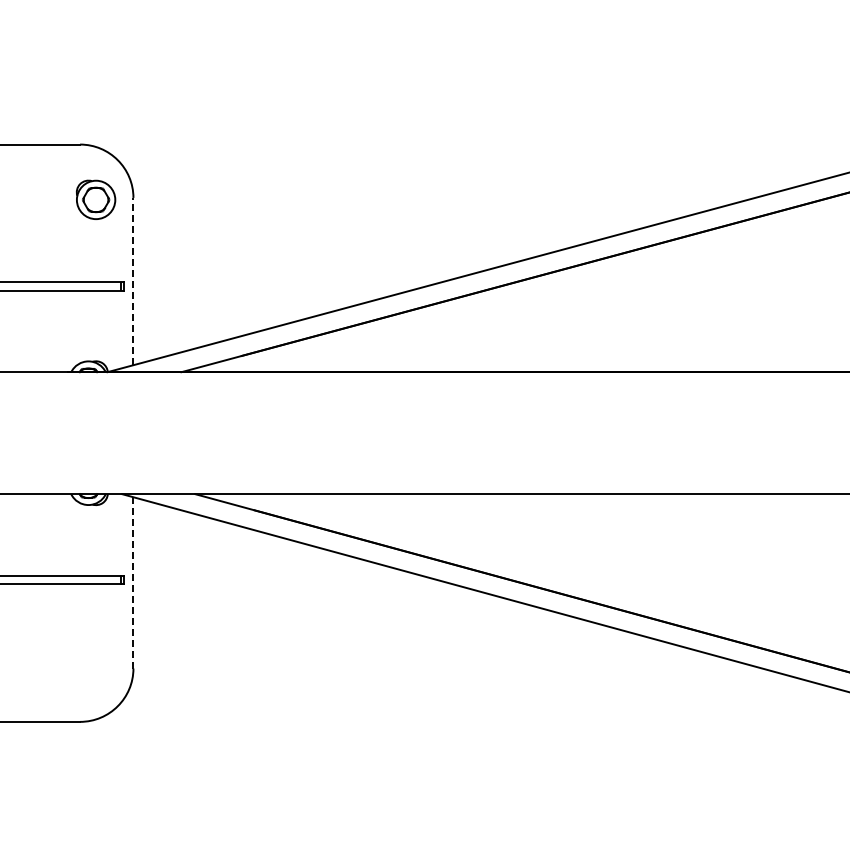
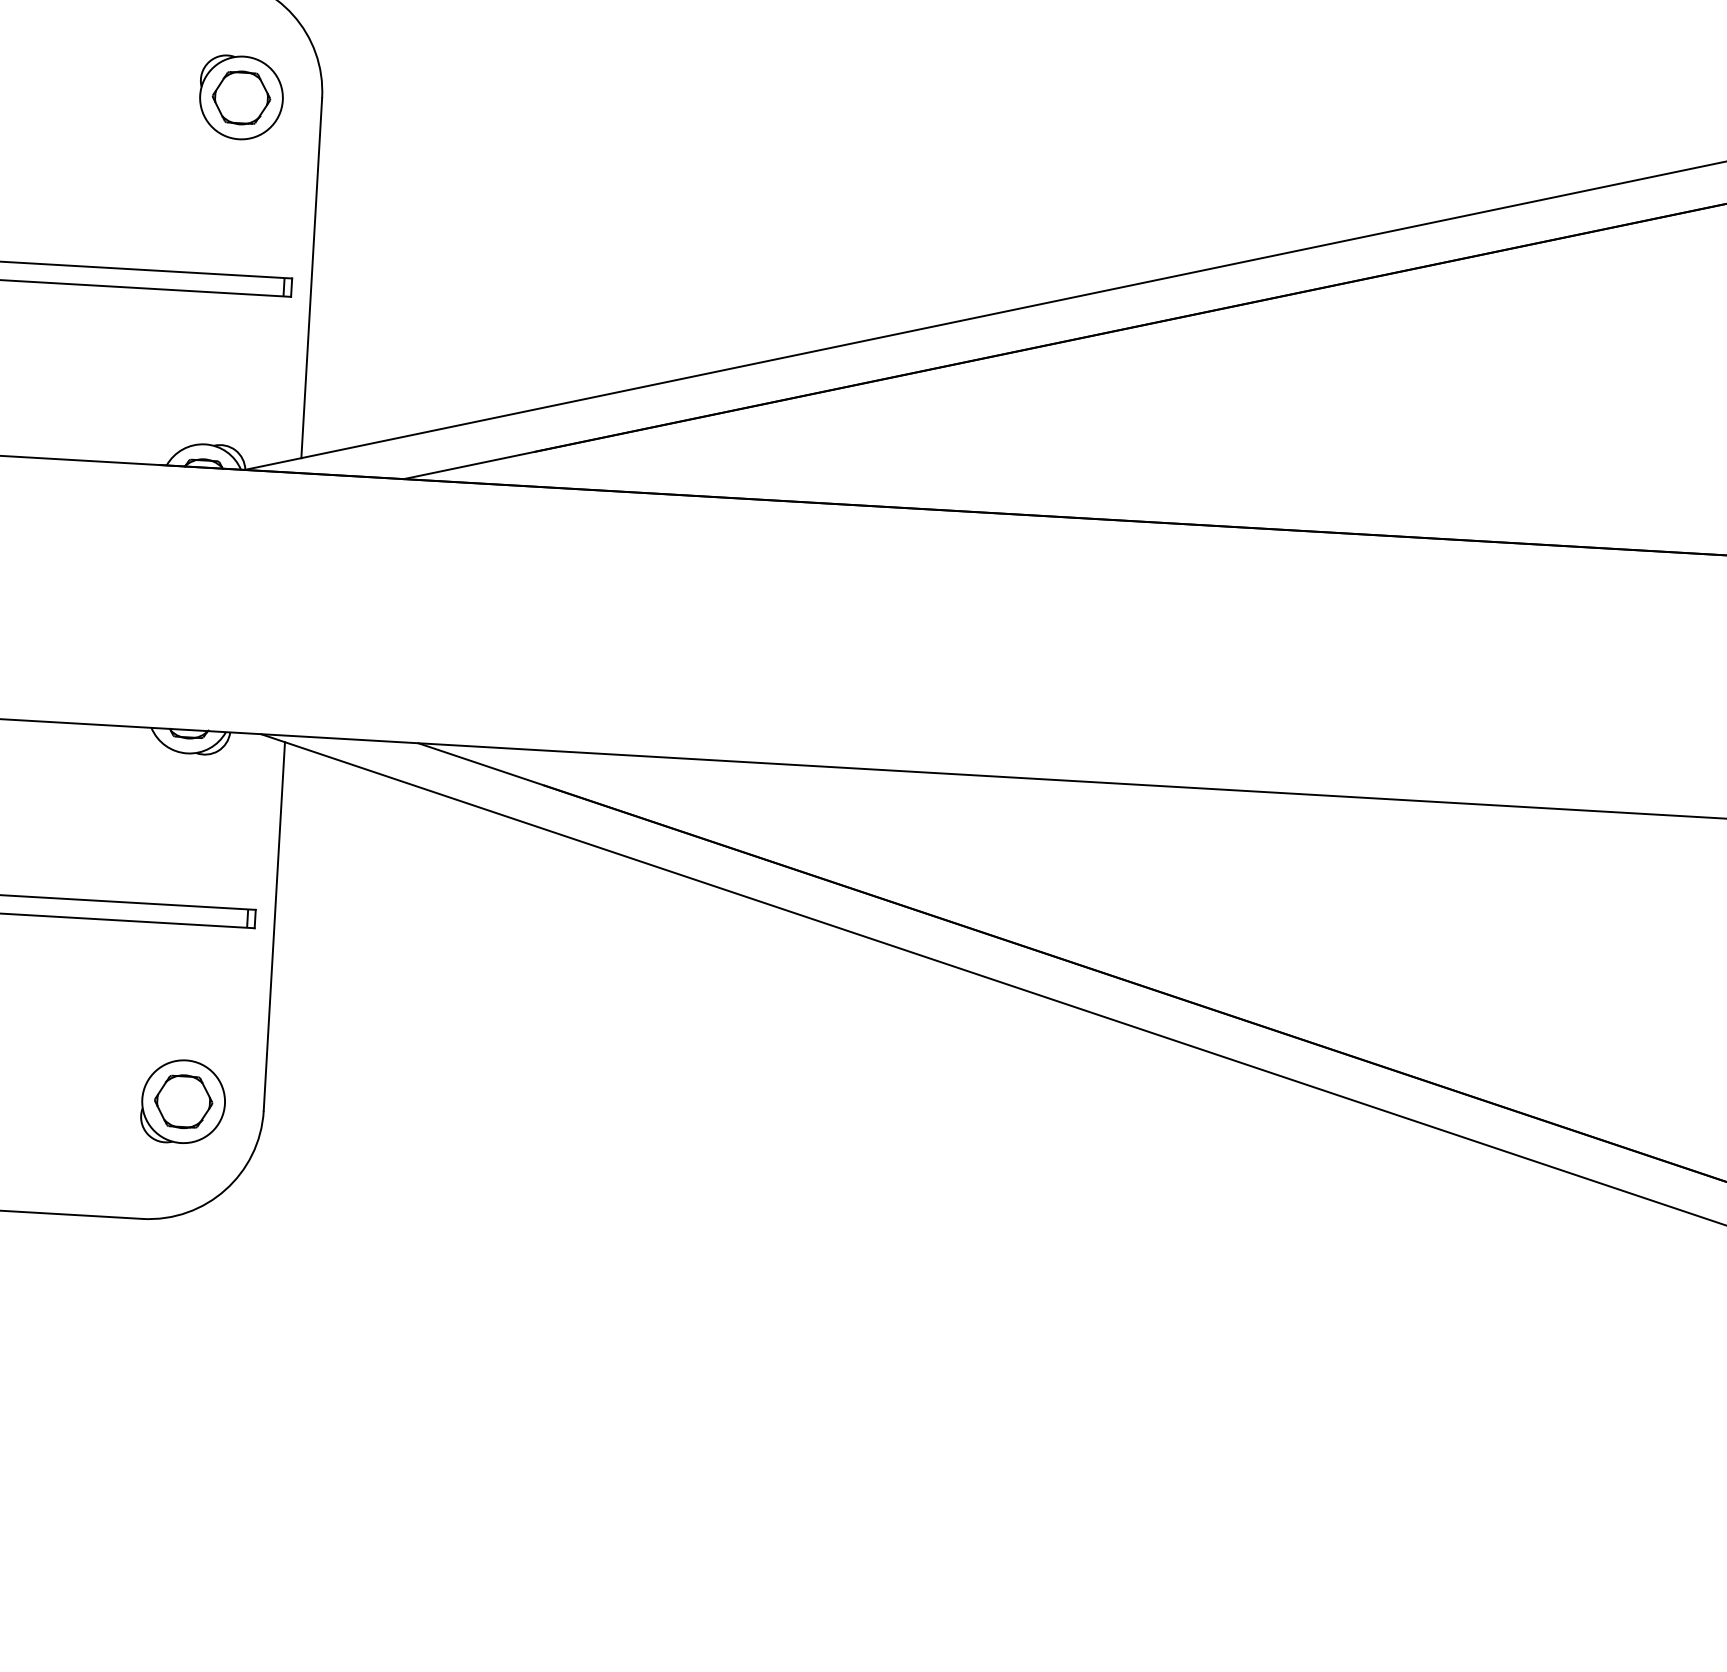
line: (133, 281) -> (311, 278), dashed -> solid
line: (133, 582) -> (274, 925), dashed -> solid
part: (96, 666) -> (184, 1101), added

